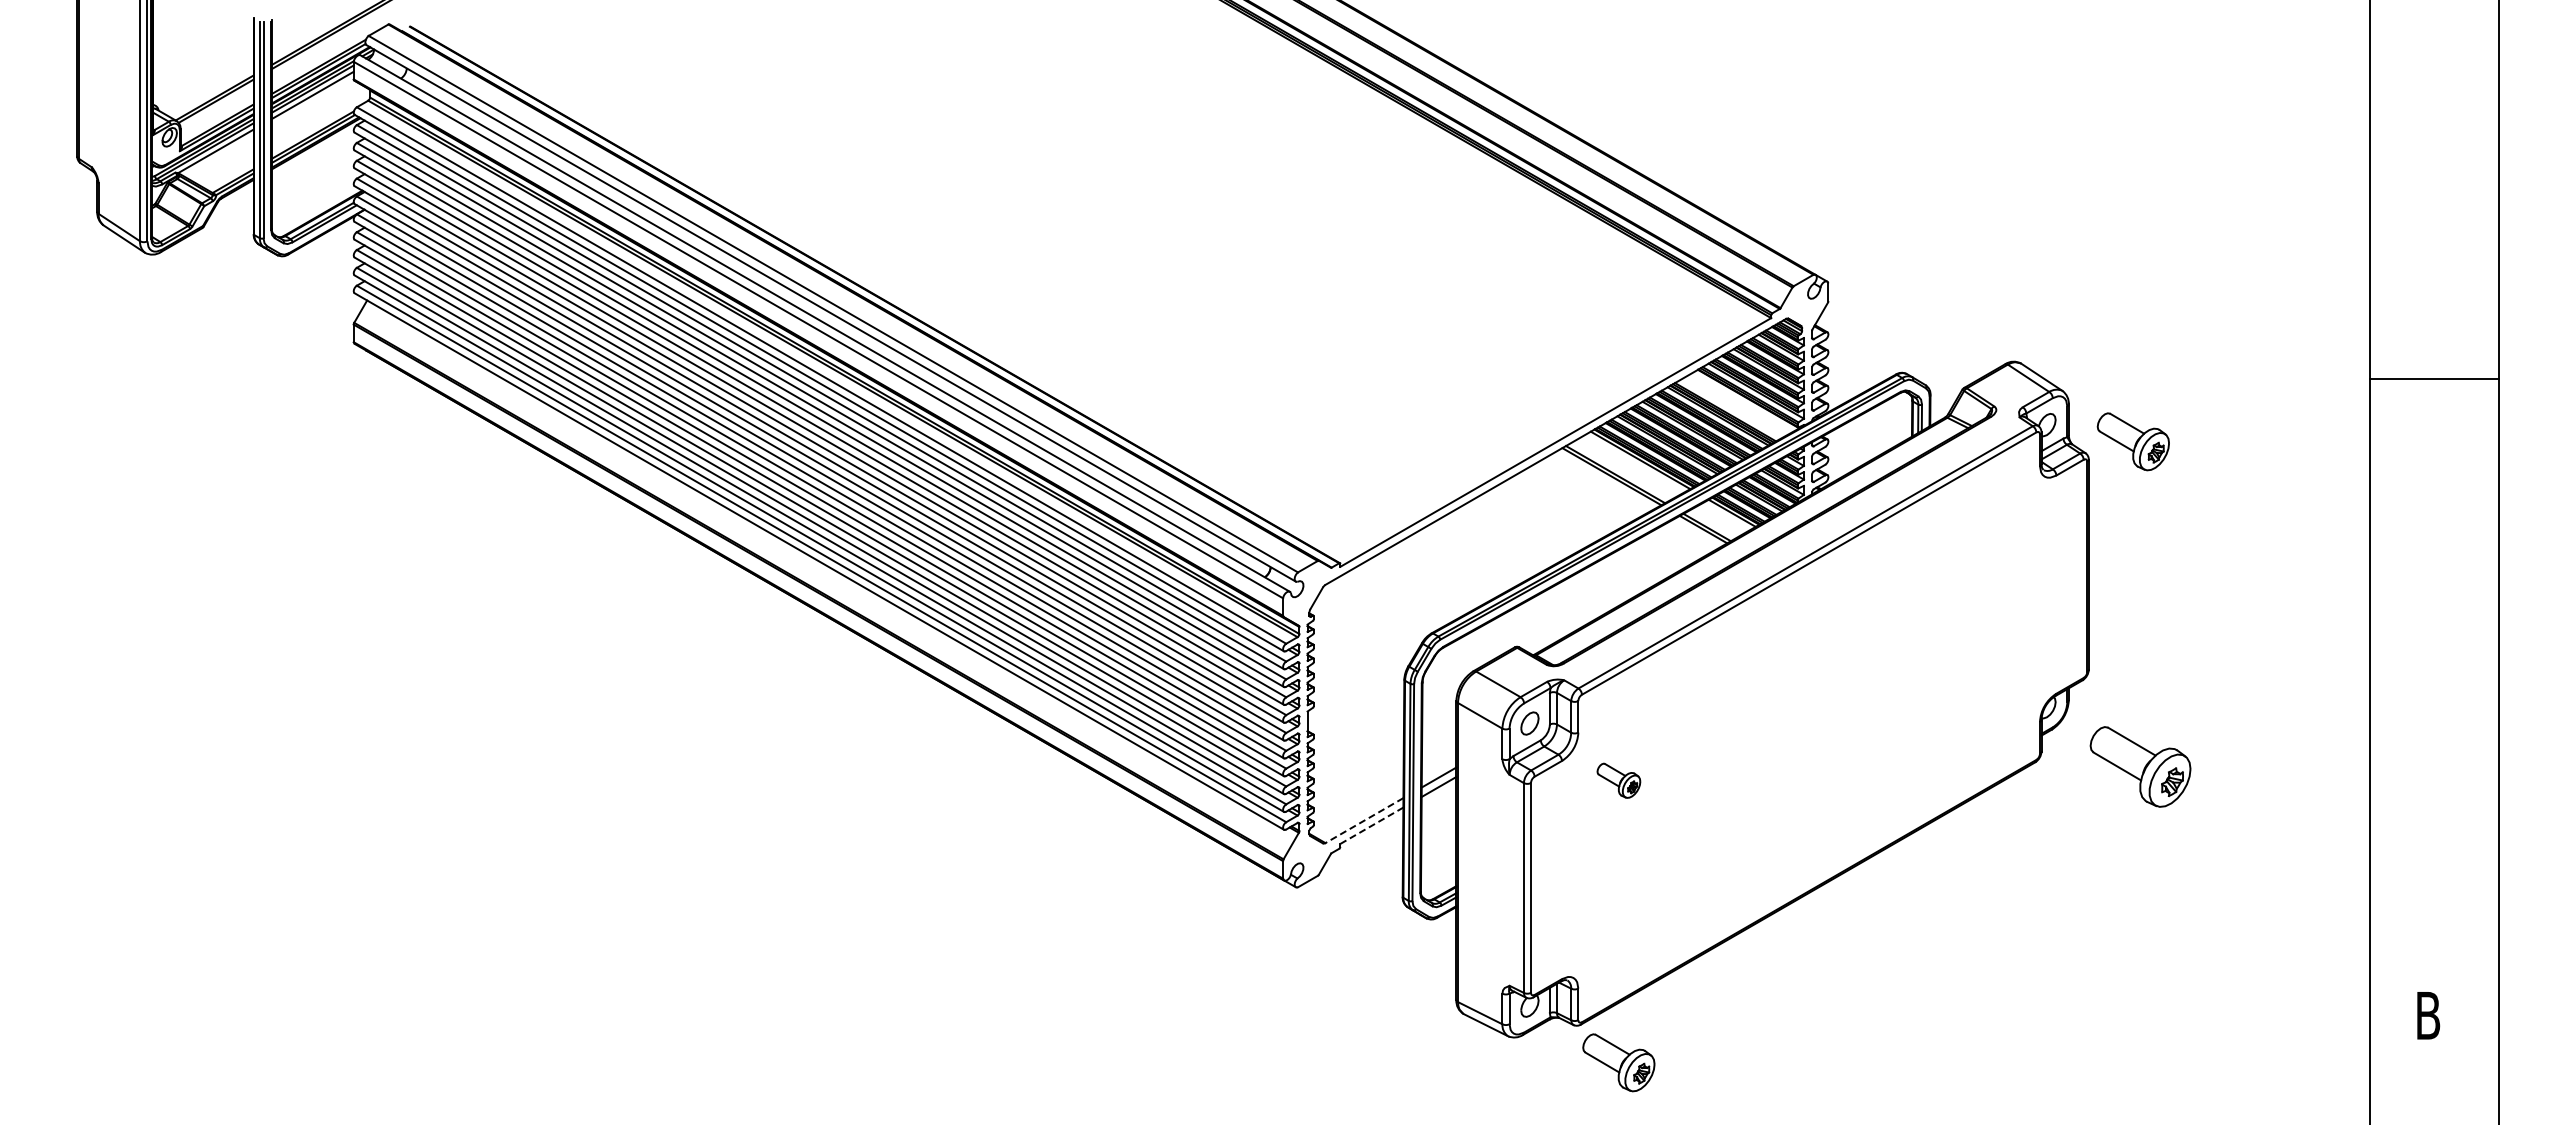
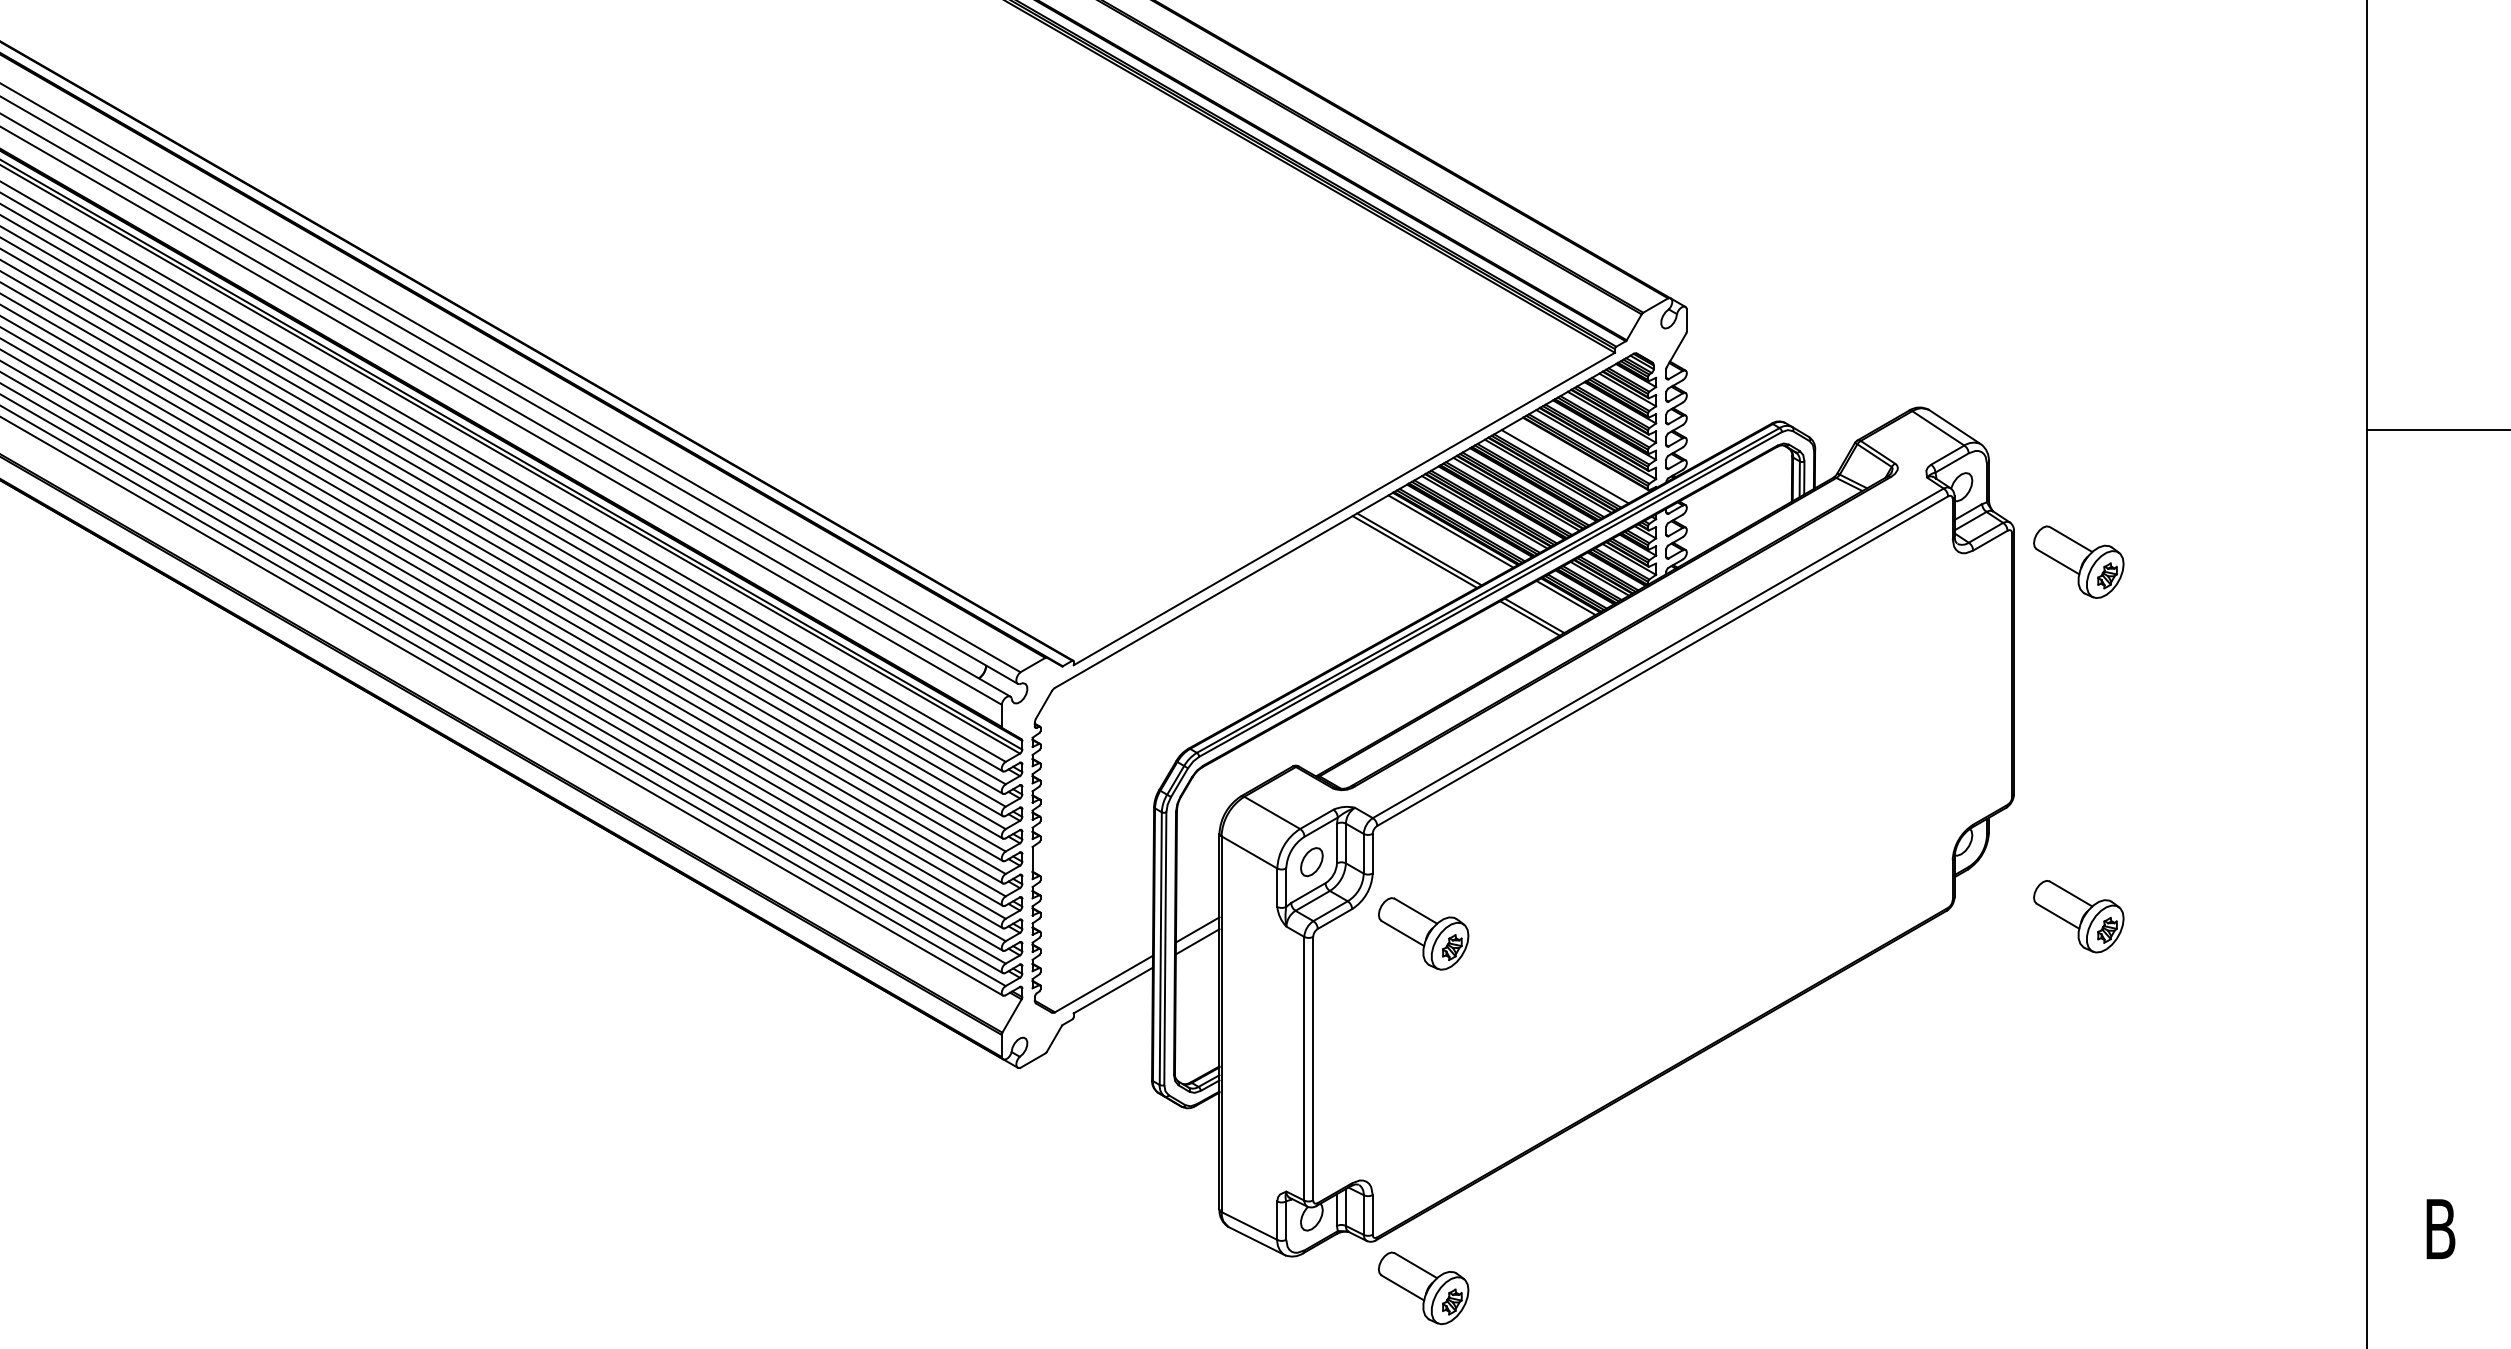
line: (1731, 408) -> (1565, 466), added
part: (2132, 441) -> (2077, 561), moved
part: (2139, 766) -> (2077, 916), size x0.71
part: (1618, 780) -> (1423, 933), size x1.67
line: (1364, 820) -> (1104, 983), dashed -> solid
line: (1372, 825) -> (1114, 990), dashed -> solid

